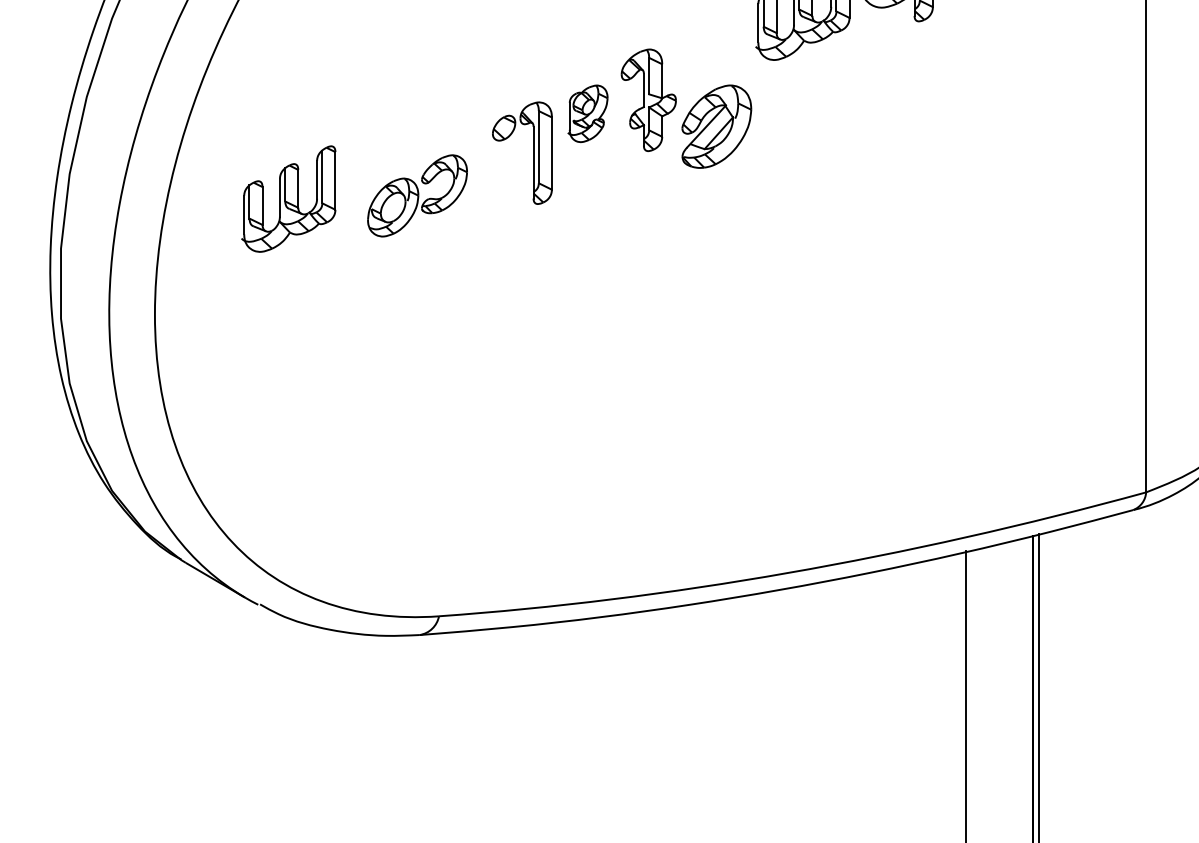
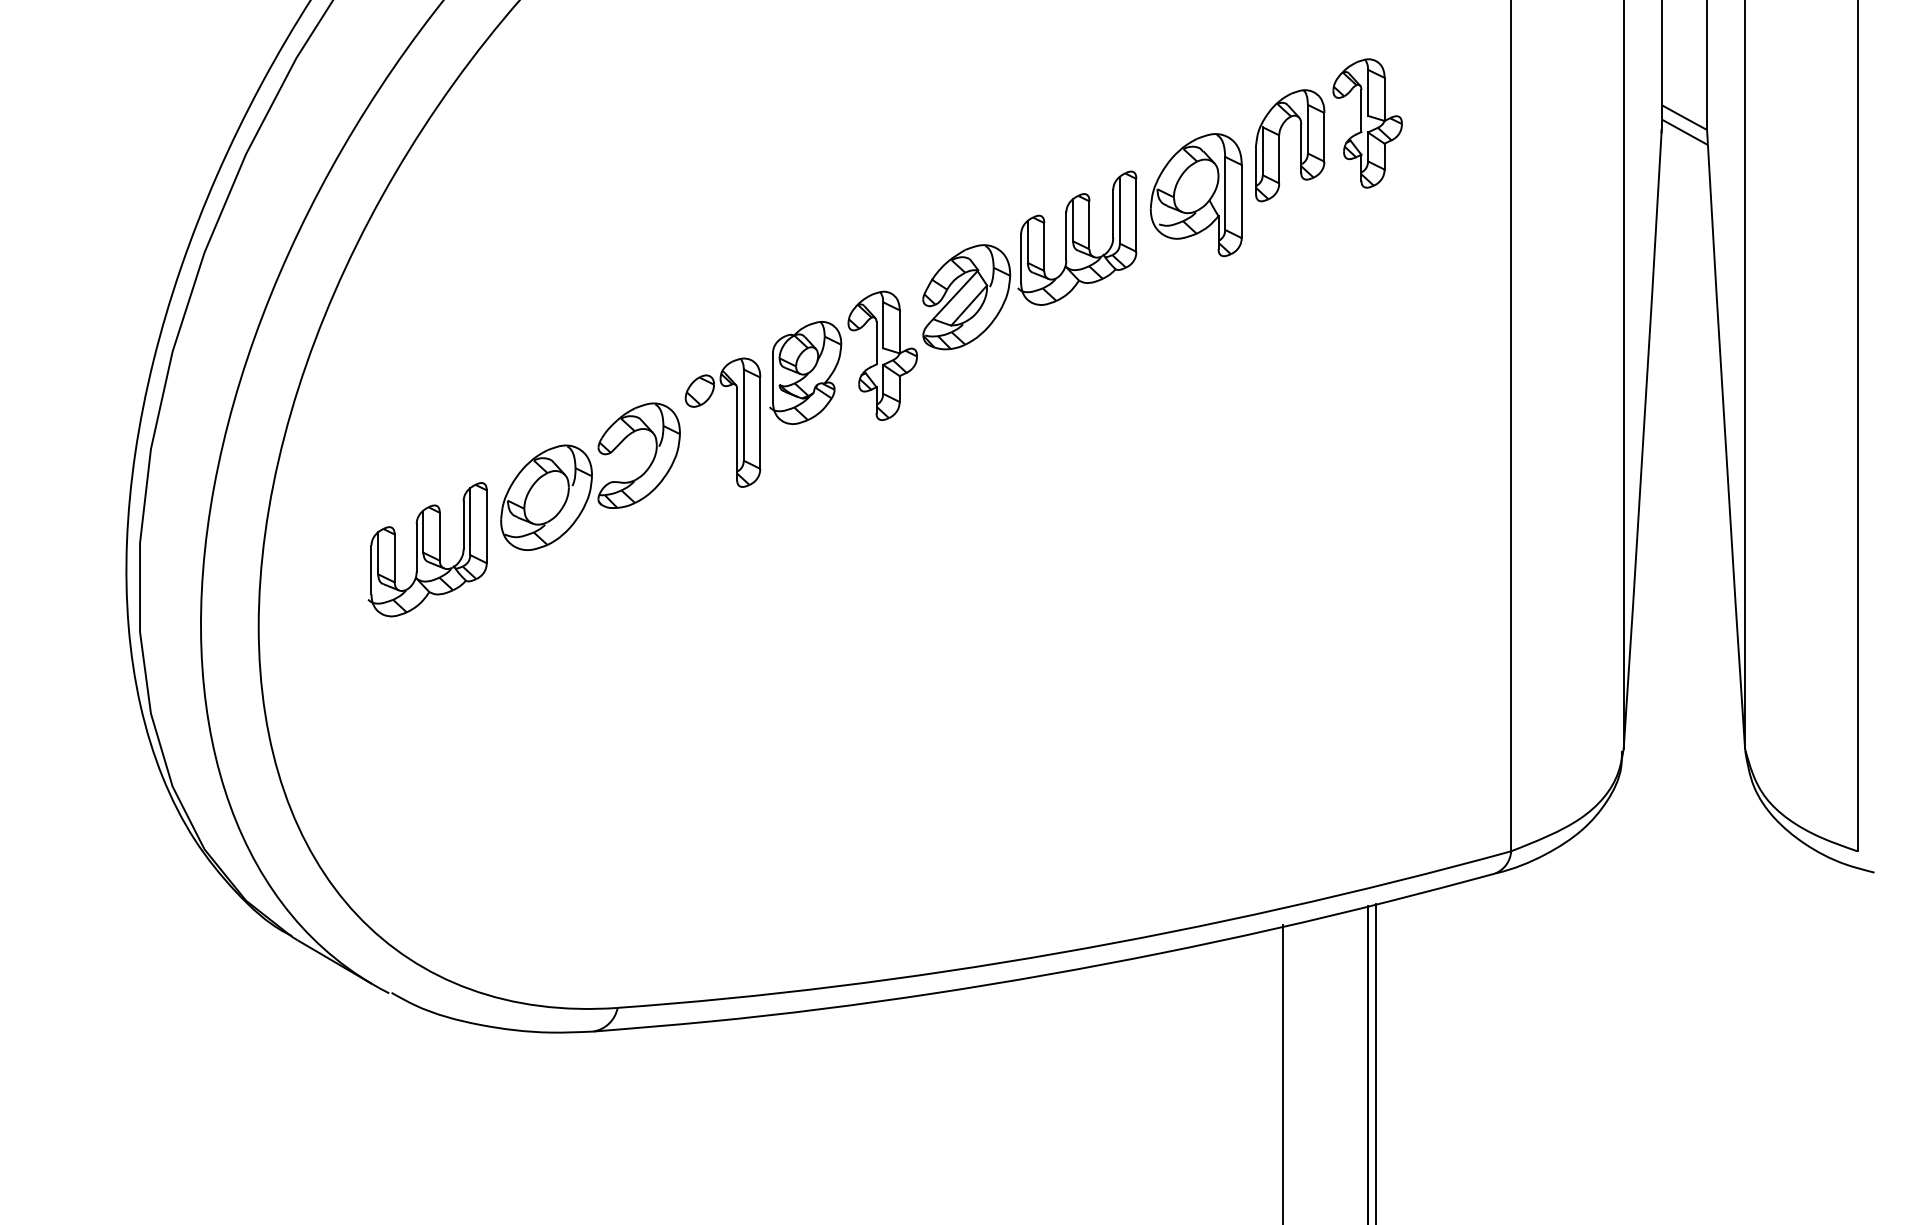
part: (587, 113) -> (805, 372), size x1.43
part: (716, 126) -> (966, 297), moved
part: (417, 195) -> (590, 476), size x1.43
part: (288, 198) -> (427, 549), moved

